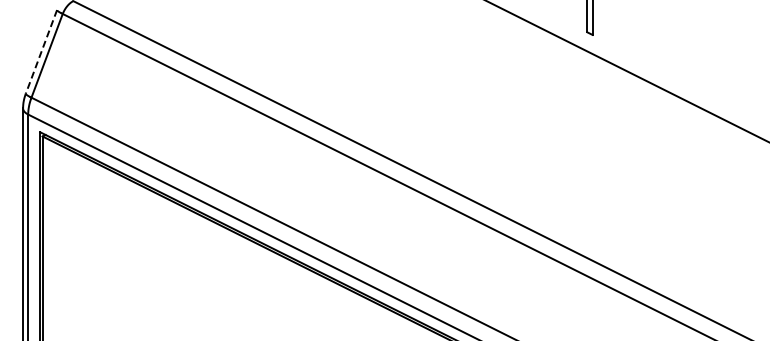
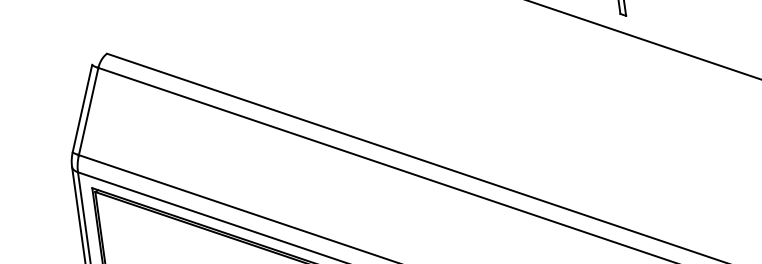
line: (41, 51) -> (82, 108), dashed -> solid

